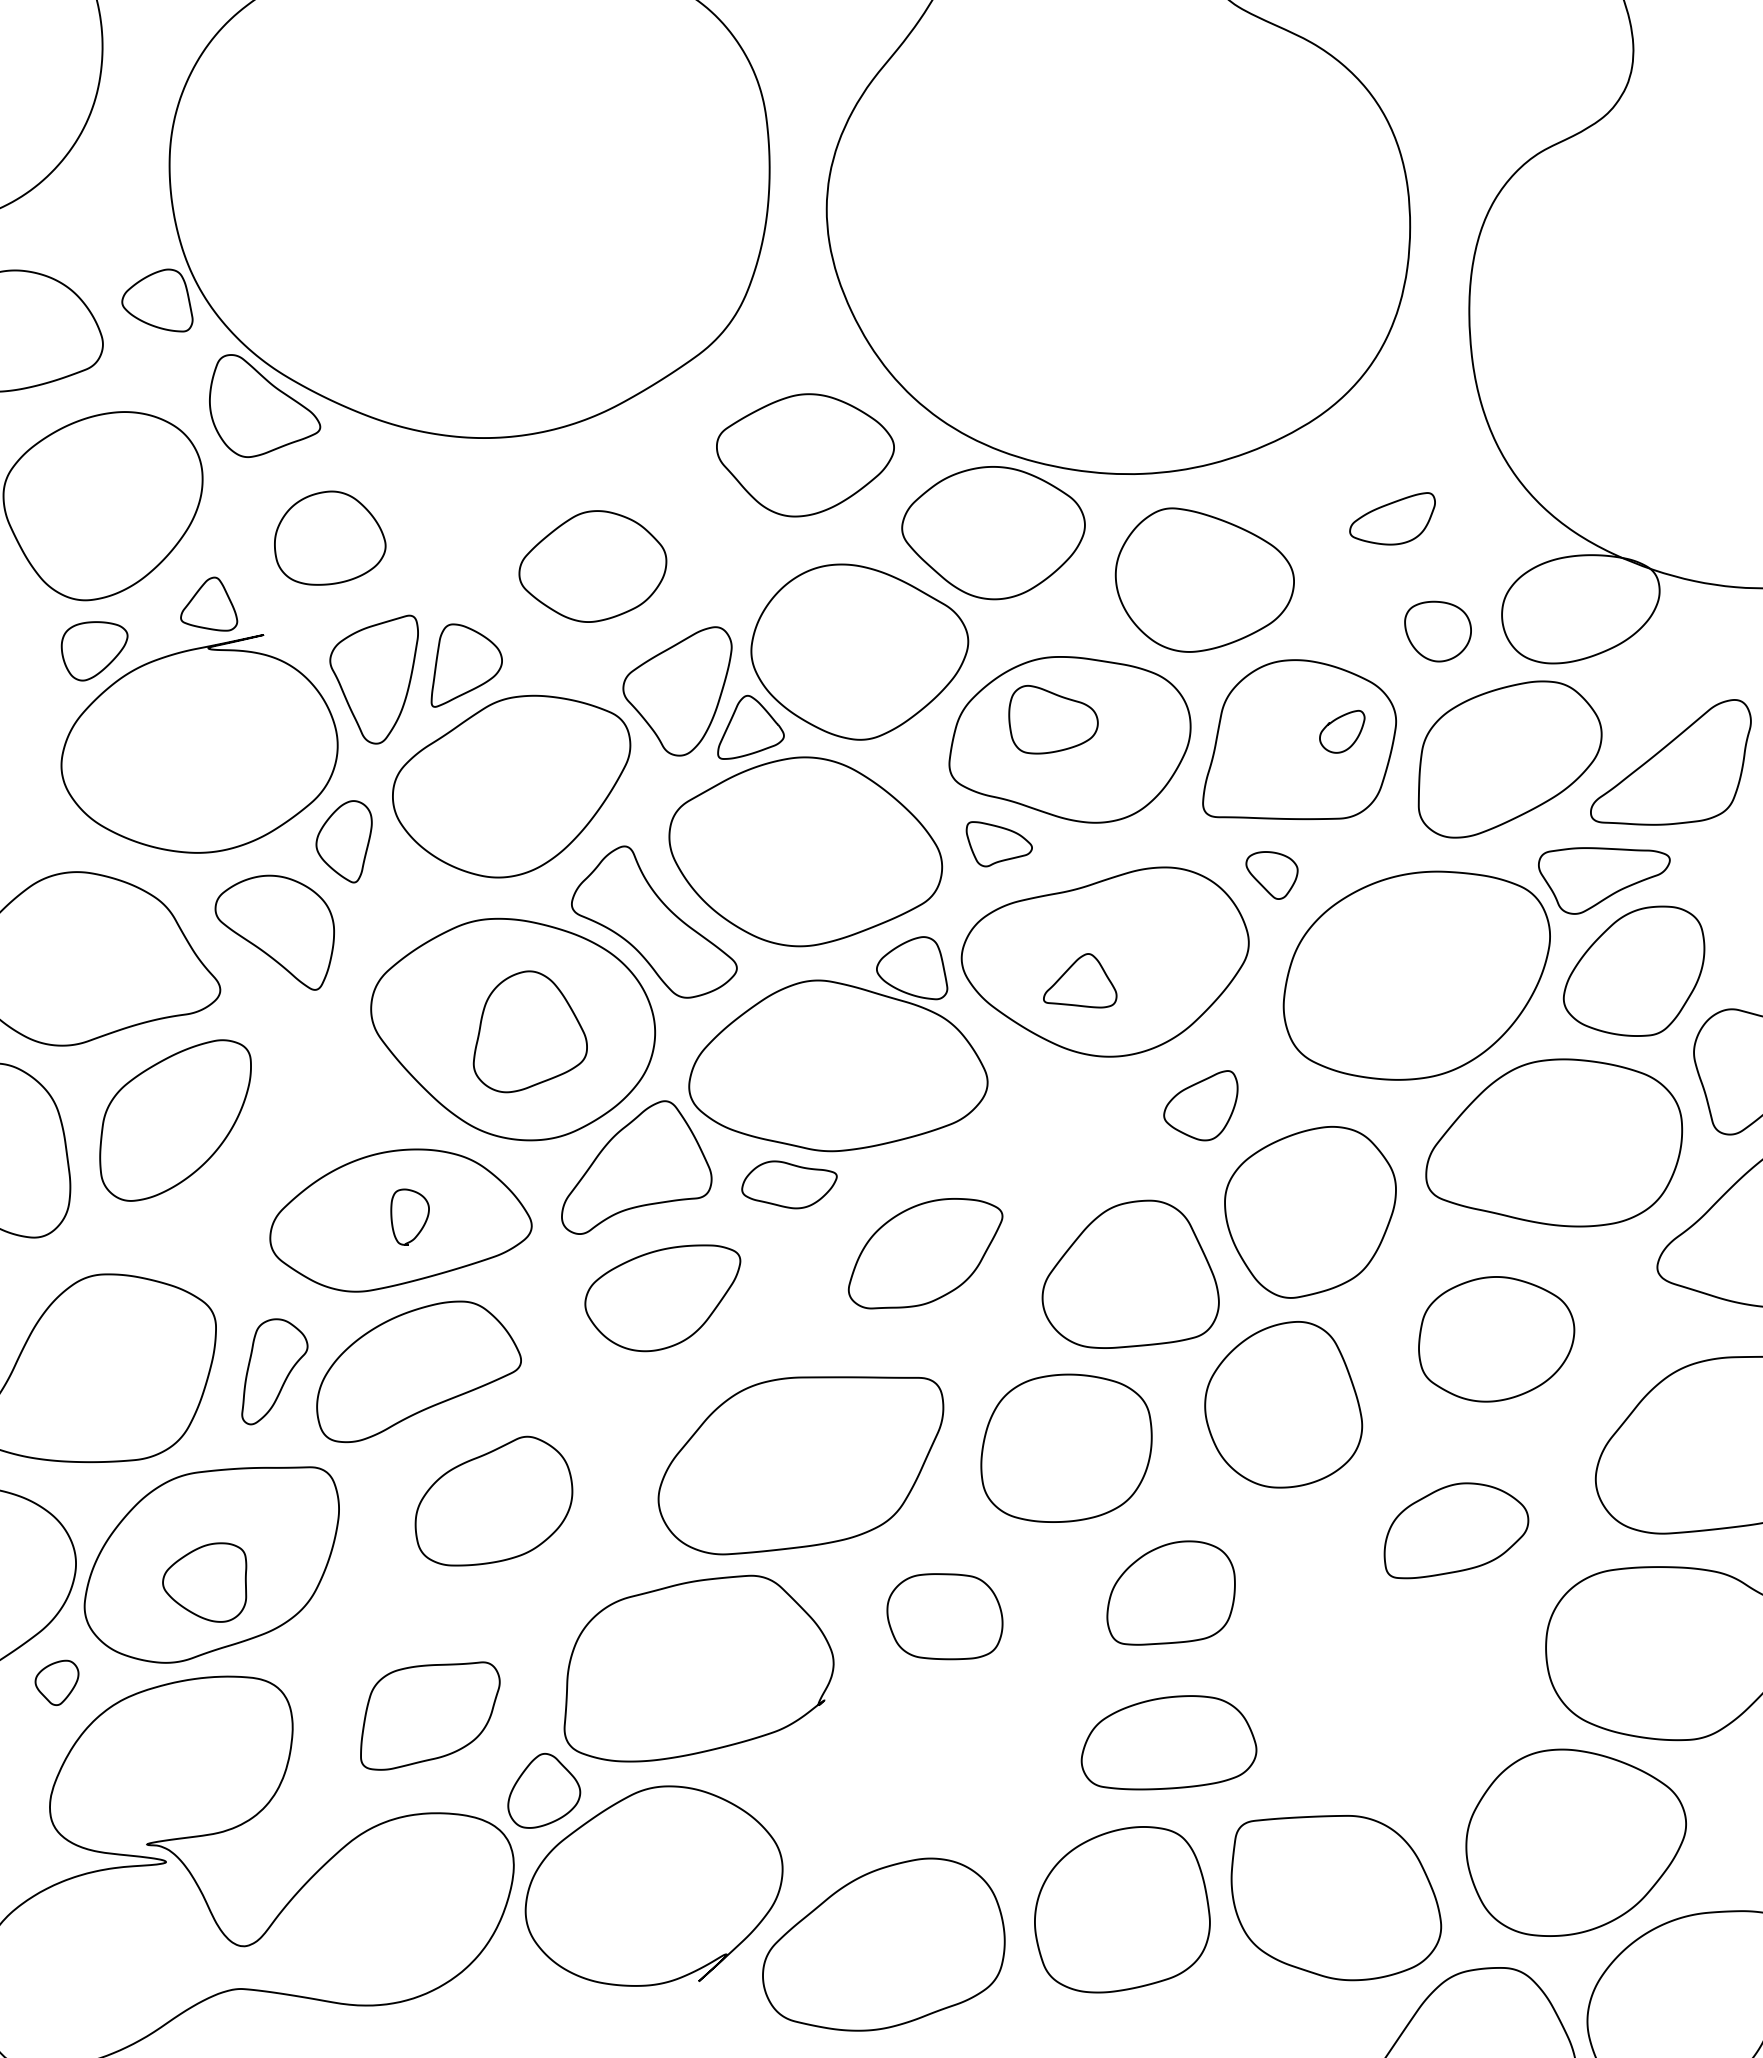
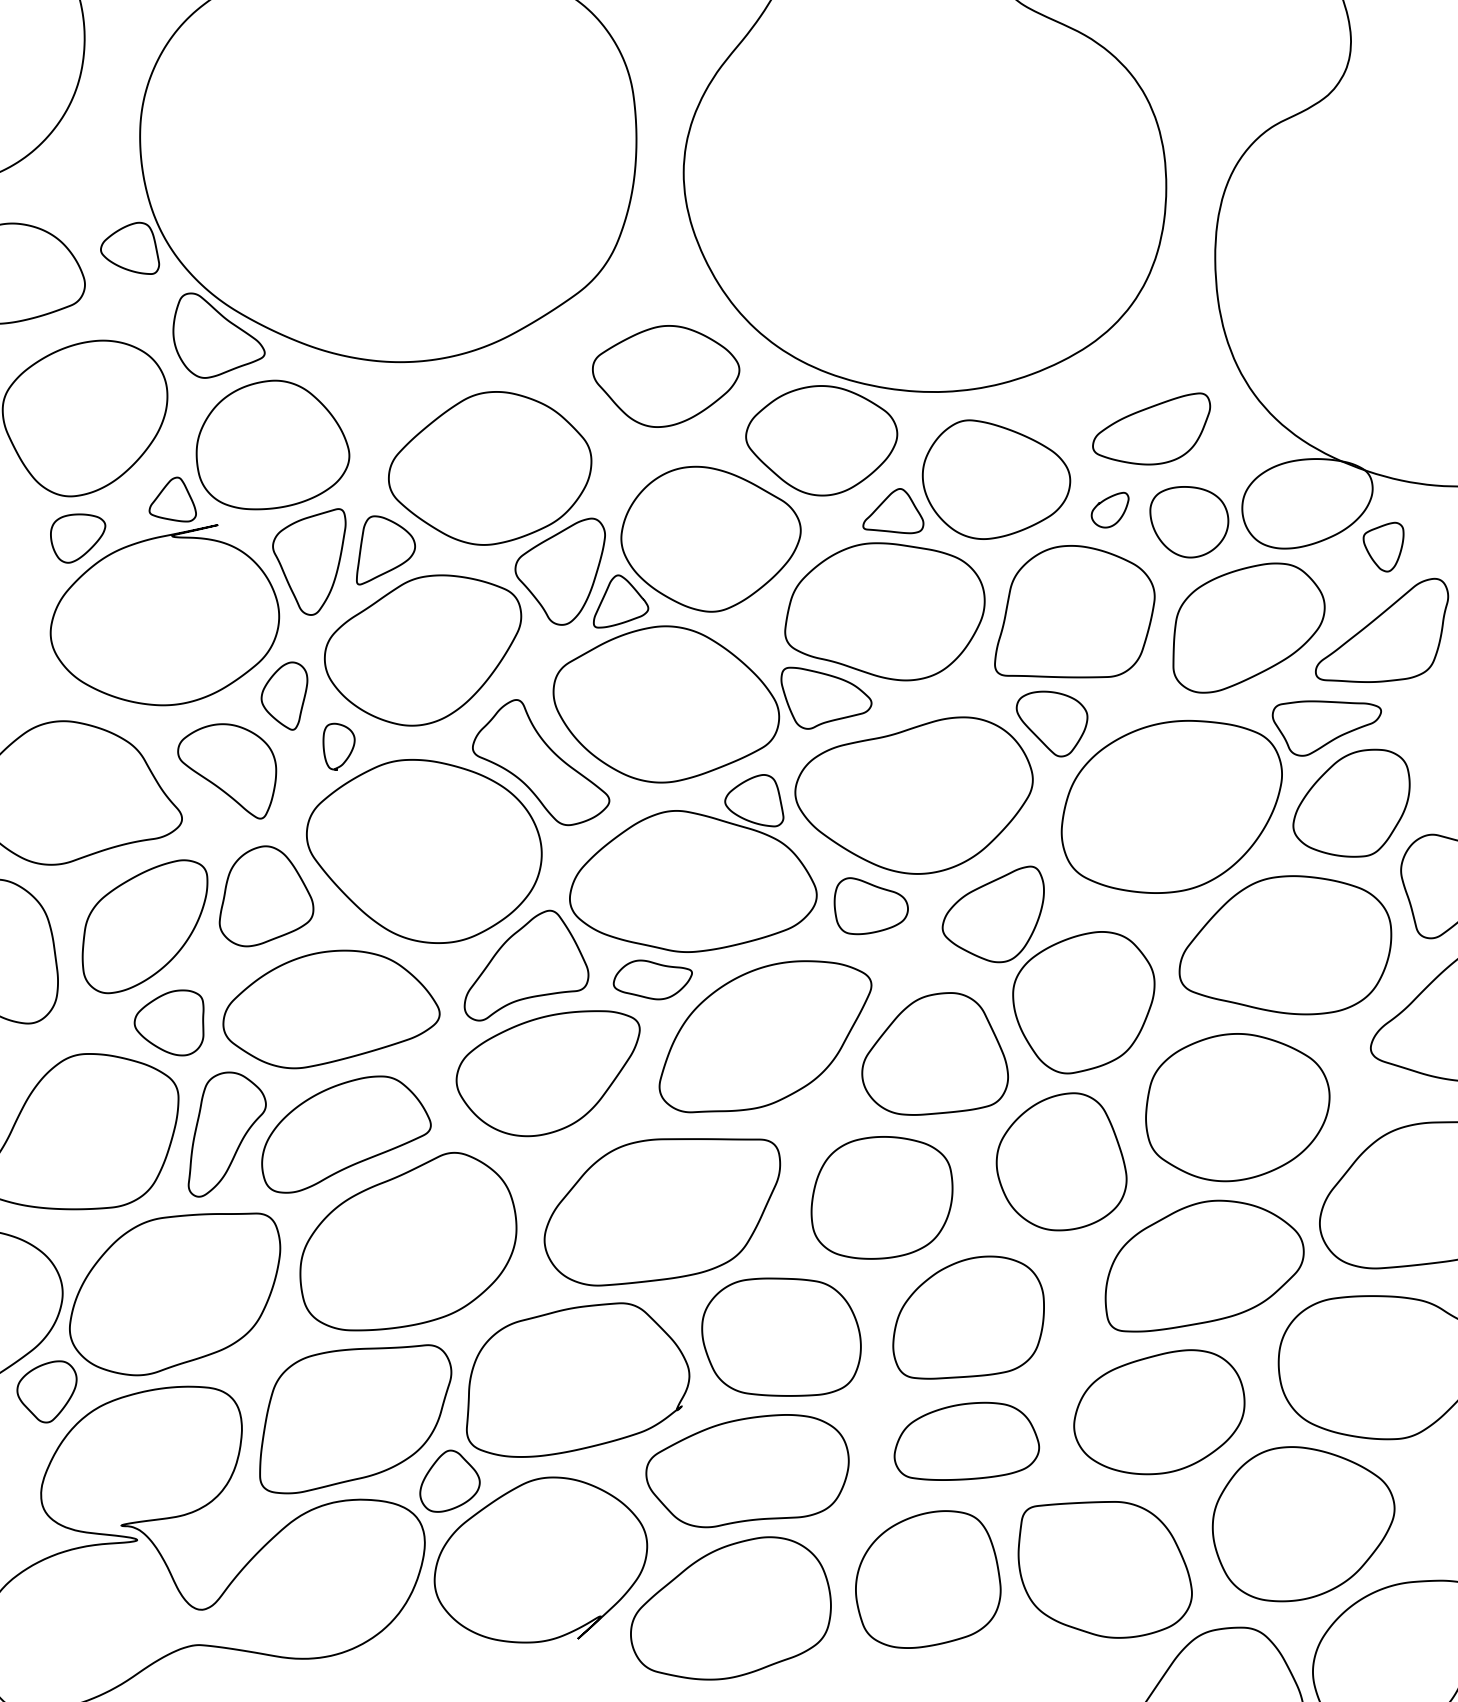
part: (1392, 518) -> (1151, 428), size x1.67
part: (329, 537) -> (272, 444), size x1.67
part: (593, 566) -> (490, 468), size x1.67
part: (1438, 631) -> (1189, 522), size x1.43
part: (1672, 660) -> (1383, 546), added
part: (1052, 720) -> (870, 906), moved
part: (1341, 731) -> (1109, 509), moved
part: (999, 843) -> (826, 697), size x1.67
part: (1271, 874) -> (1051, 723), size x1.67
part: (1080, 981) -> (893, 511), moved
part: (530, 1032) -> (266, 896), moved
part: (1200, 1105) -> (992, 914), size x1.67
part: (409, 1216) -> (338, 746), moved
part: (925, 1253) -> (765, 1036), size x1.67
part: (662, 1297) -> (547, 1073), size x1.43
part: (1496, 1339) -> (1237, 1107), size x1.43
part: (274, 1371) -> (226, 1134), size x1.43
part: (494, 1501) -> (408, 1241), size x1.67
part: (1456, 1530) -> (1204, 1265), size x1.67
part: (203, 1582) -> (168, 1022), moved
part: (1171, 1592) -> (968, 1317), size x1.43
part: (944, 1615) -> (781, 1336), size x1.67
part: (56, 1682) -> (46, 1391), size x1.67
part: (1401, 1707) -> (1159, 1412), added
part: (429, 1716) -> (355, 1419), size x1.67
part: (903, 1779) -> (747, 1471), added

